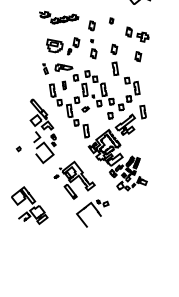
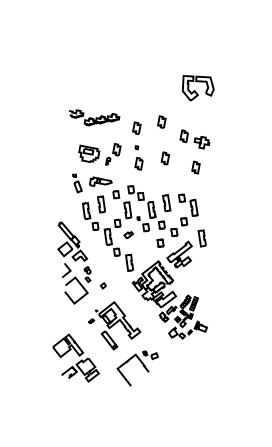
part: (111, 20) -> (161, 121), size x1.67
part: (45, 69) -> (77, 183), size x1.43
part: (115, 69) -> (166, 203), moved
part: (64, 85) -> (101, 204), size x1.67
part: (18, 148) -> (102, 285), moved
part: (29, 205) -> (75, 357), moved

